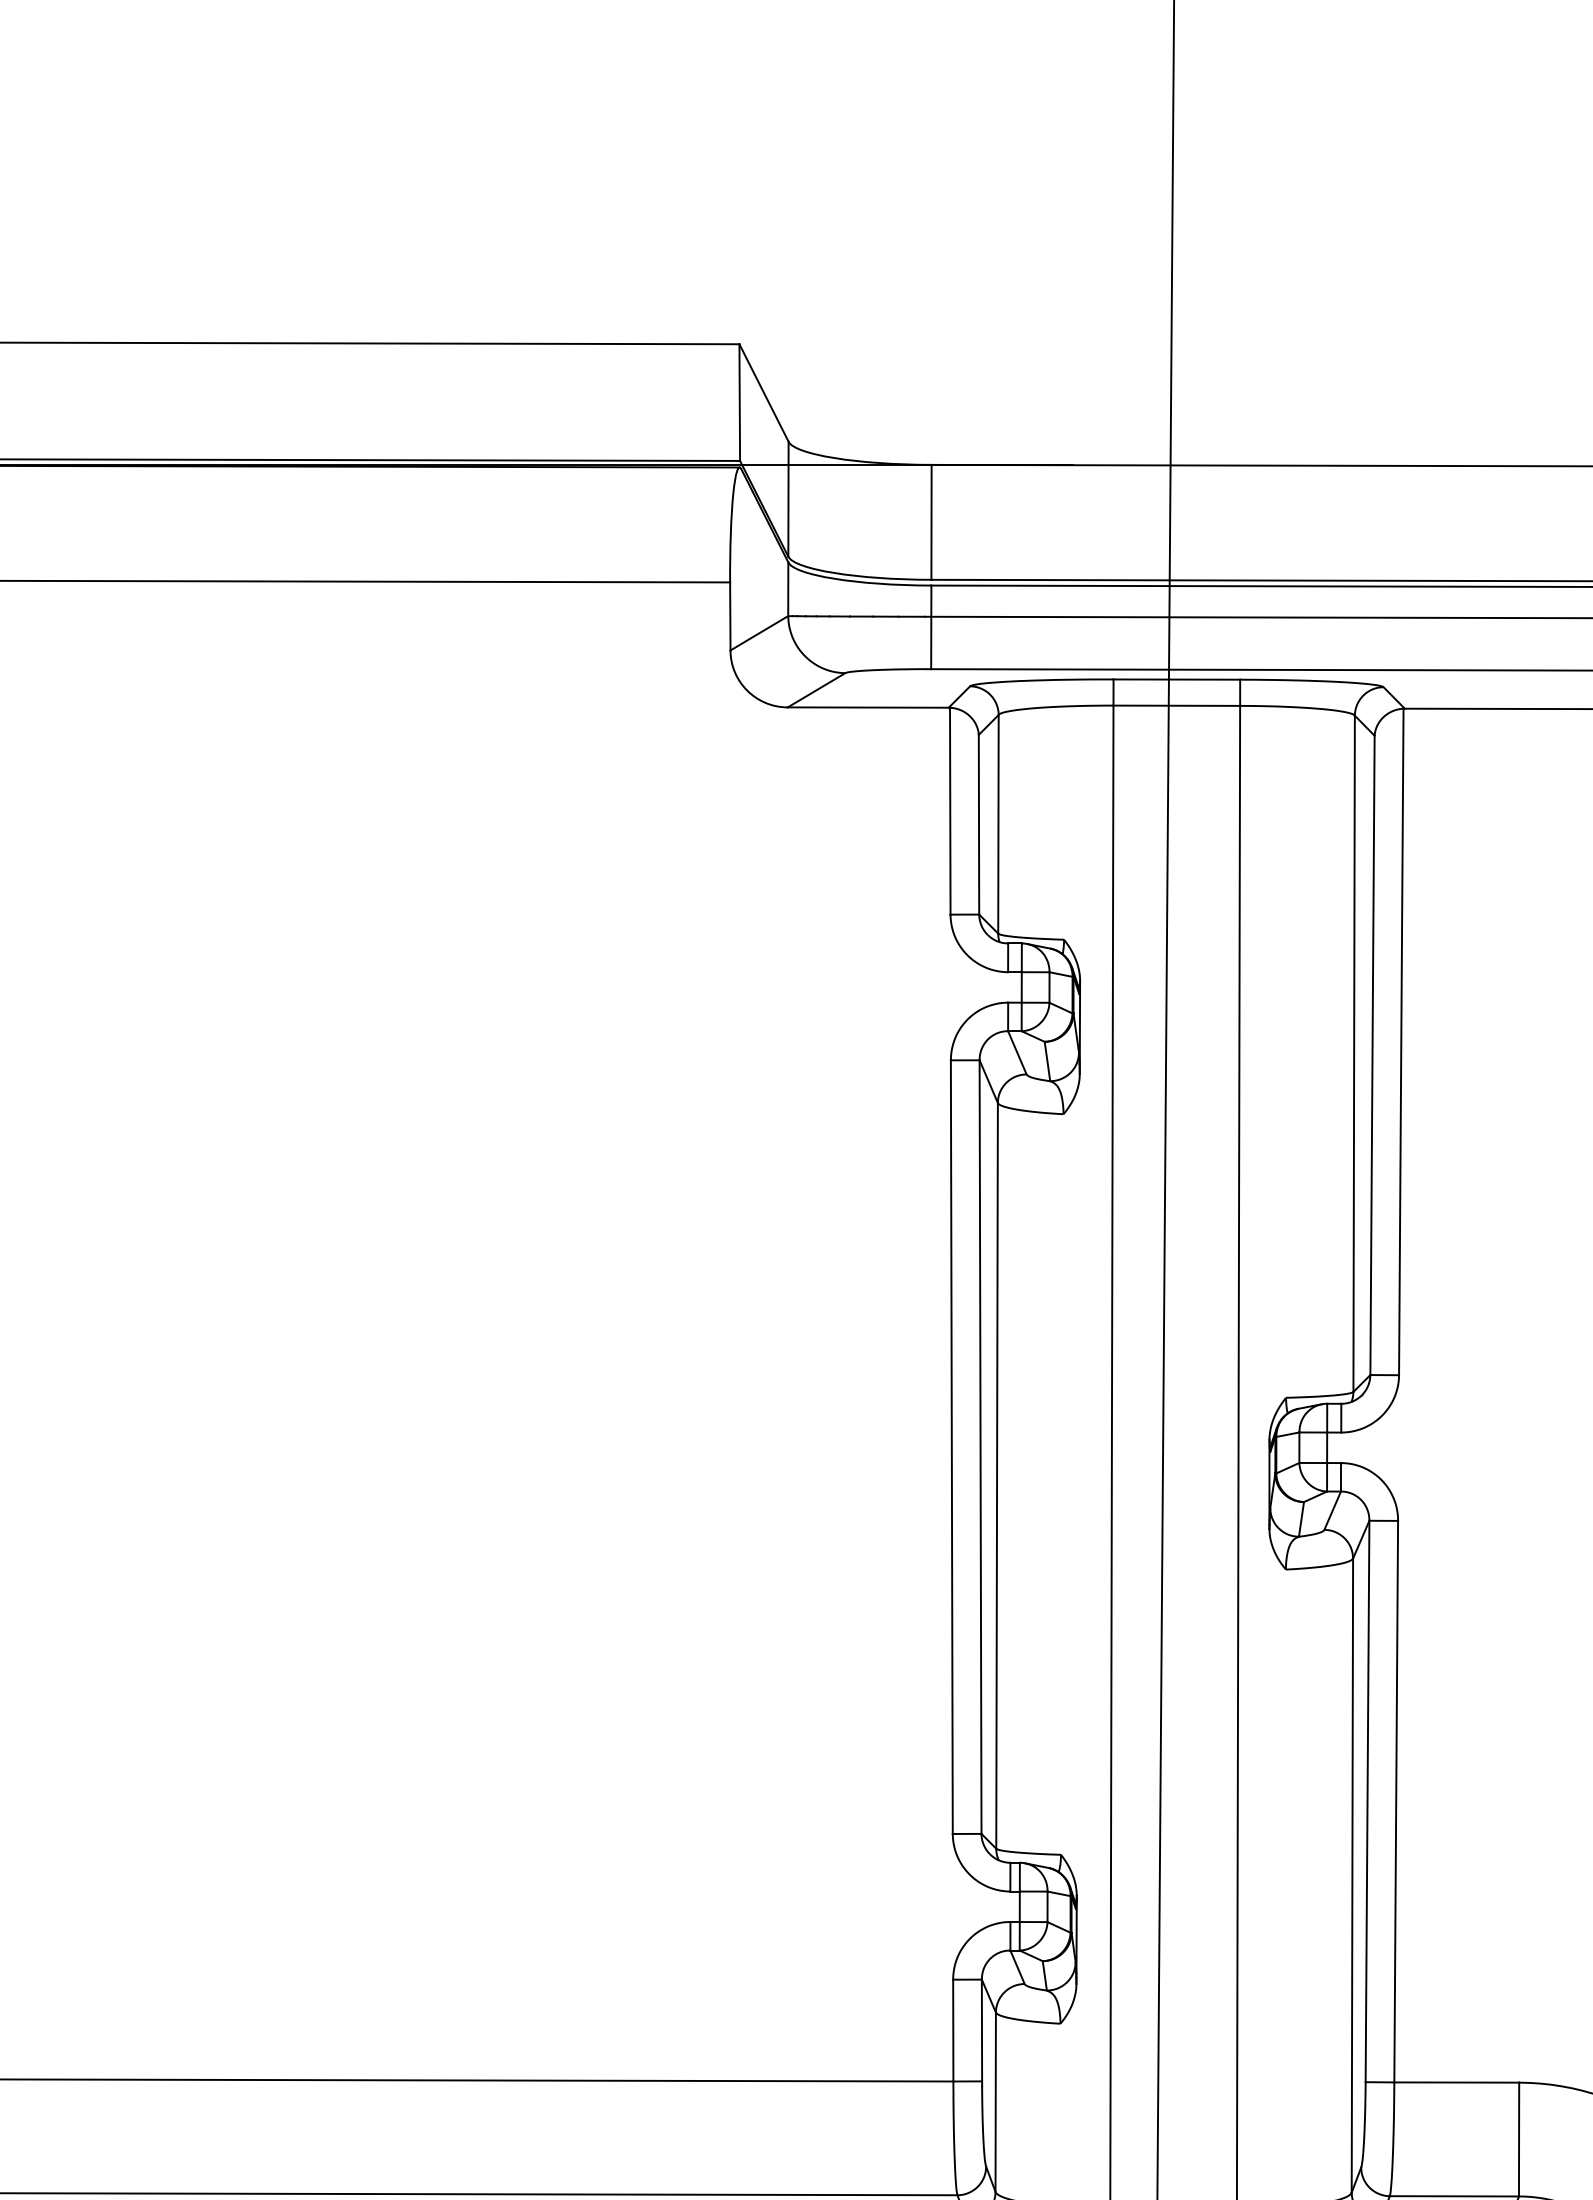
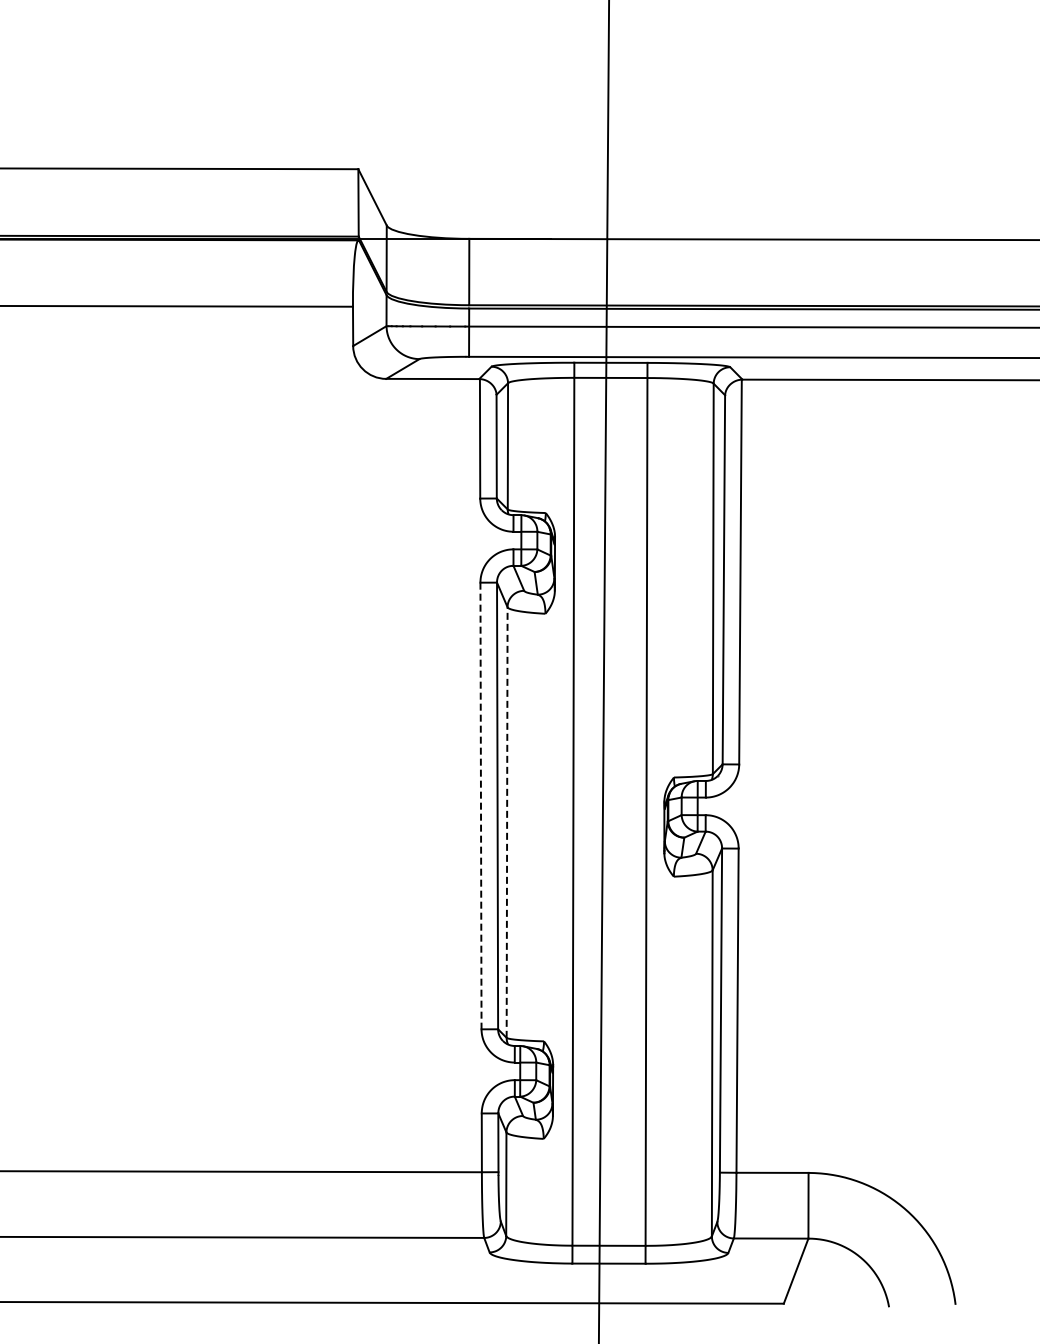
line: (950, 1448) -> (480, 806), solid -> dashed
line: (997, 1475) -> (507, 822), solid -> dashed

